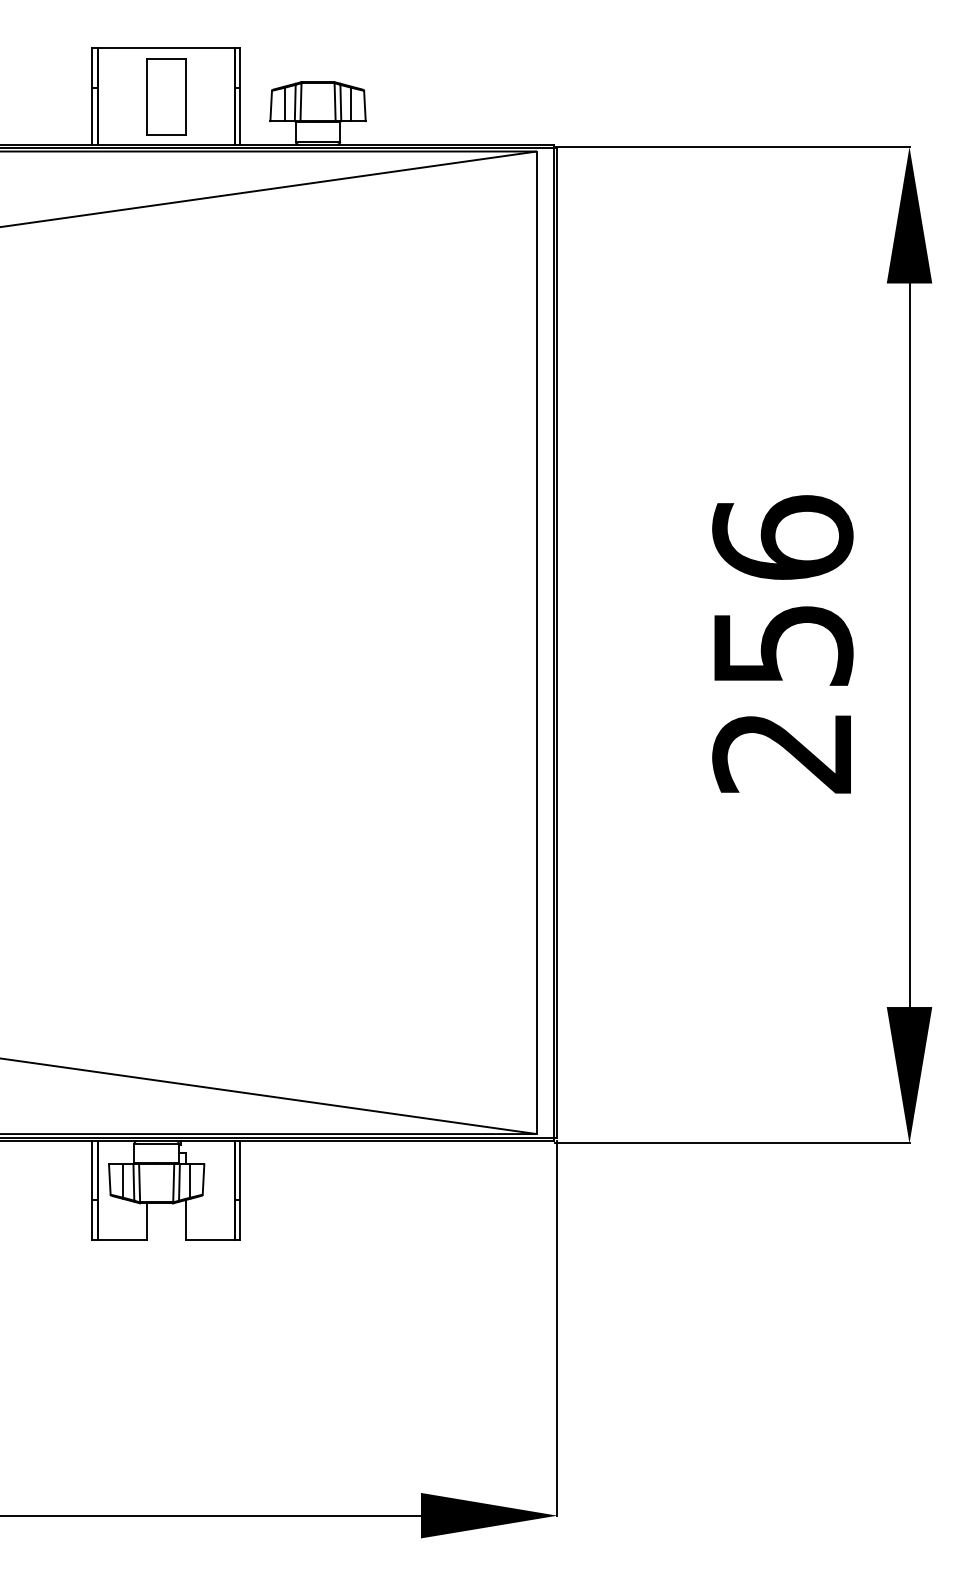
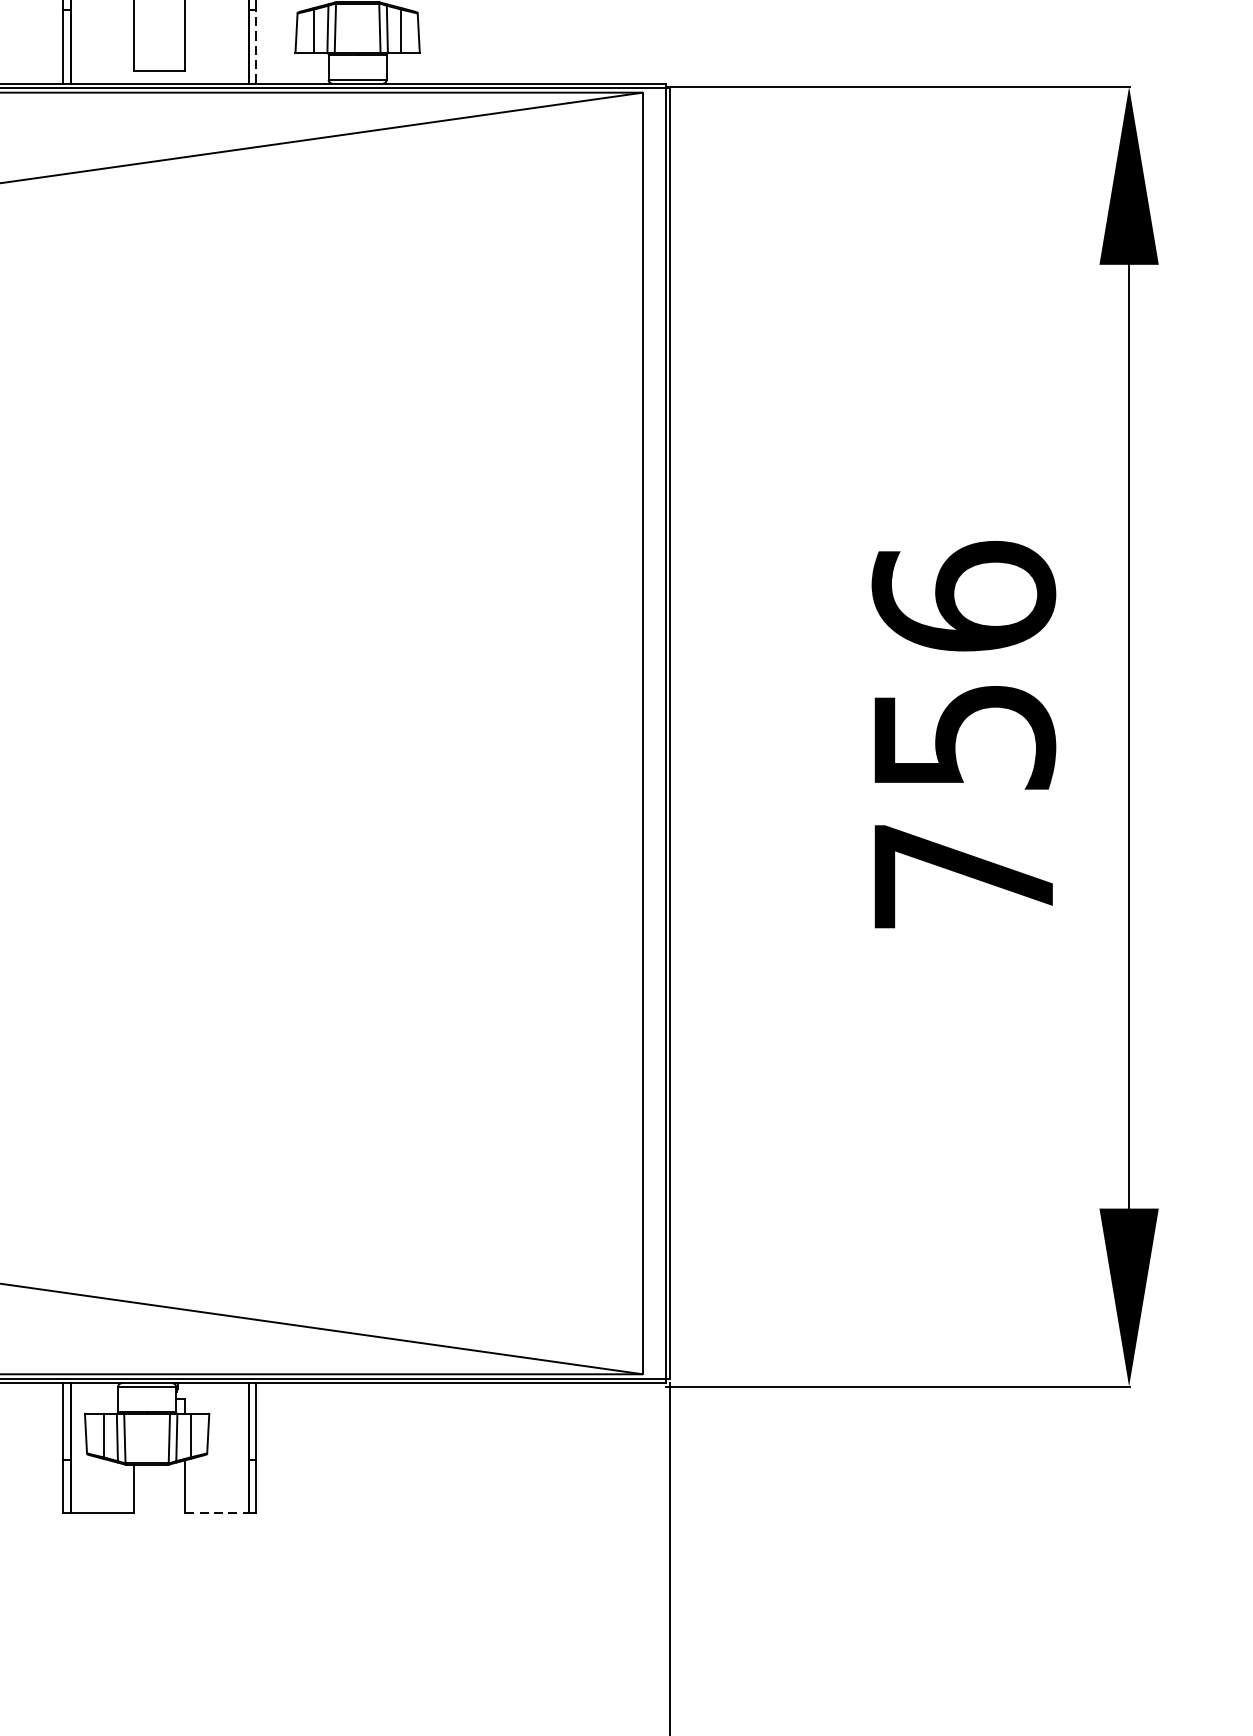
line: (240, 115) -> (256, 45), solid -> dashed
text: (781, 753) -> (962, 877), 256 -> 756
line: (210, 1240) -> (217, 1513), solid -> dashed

